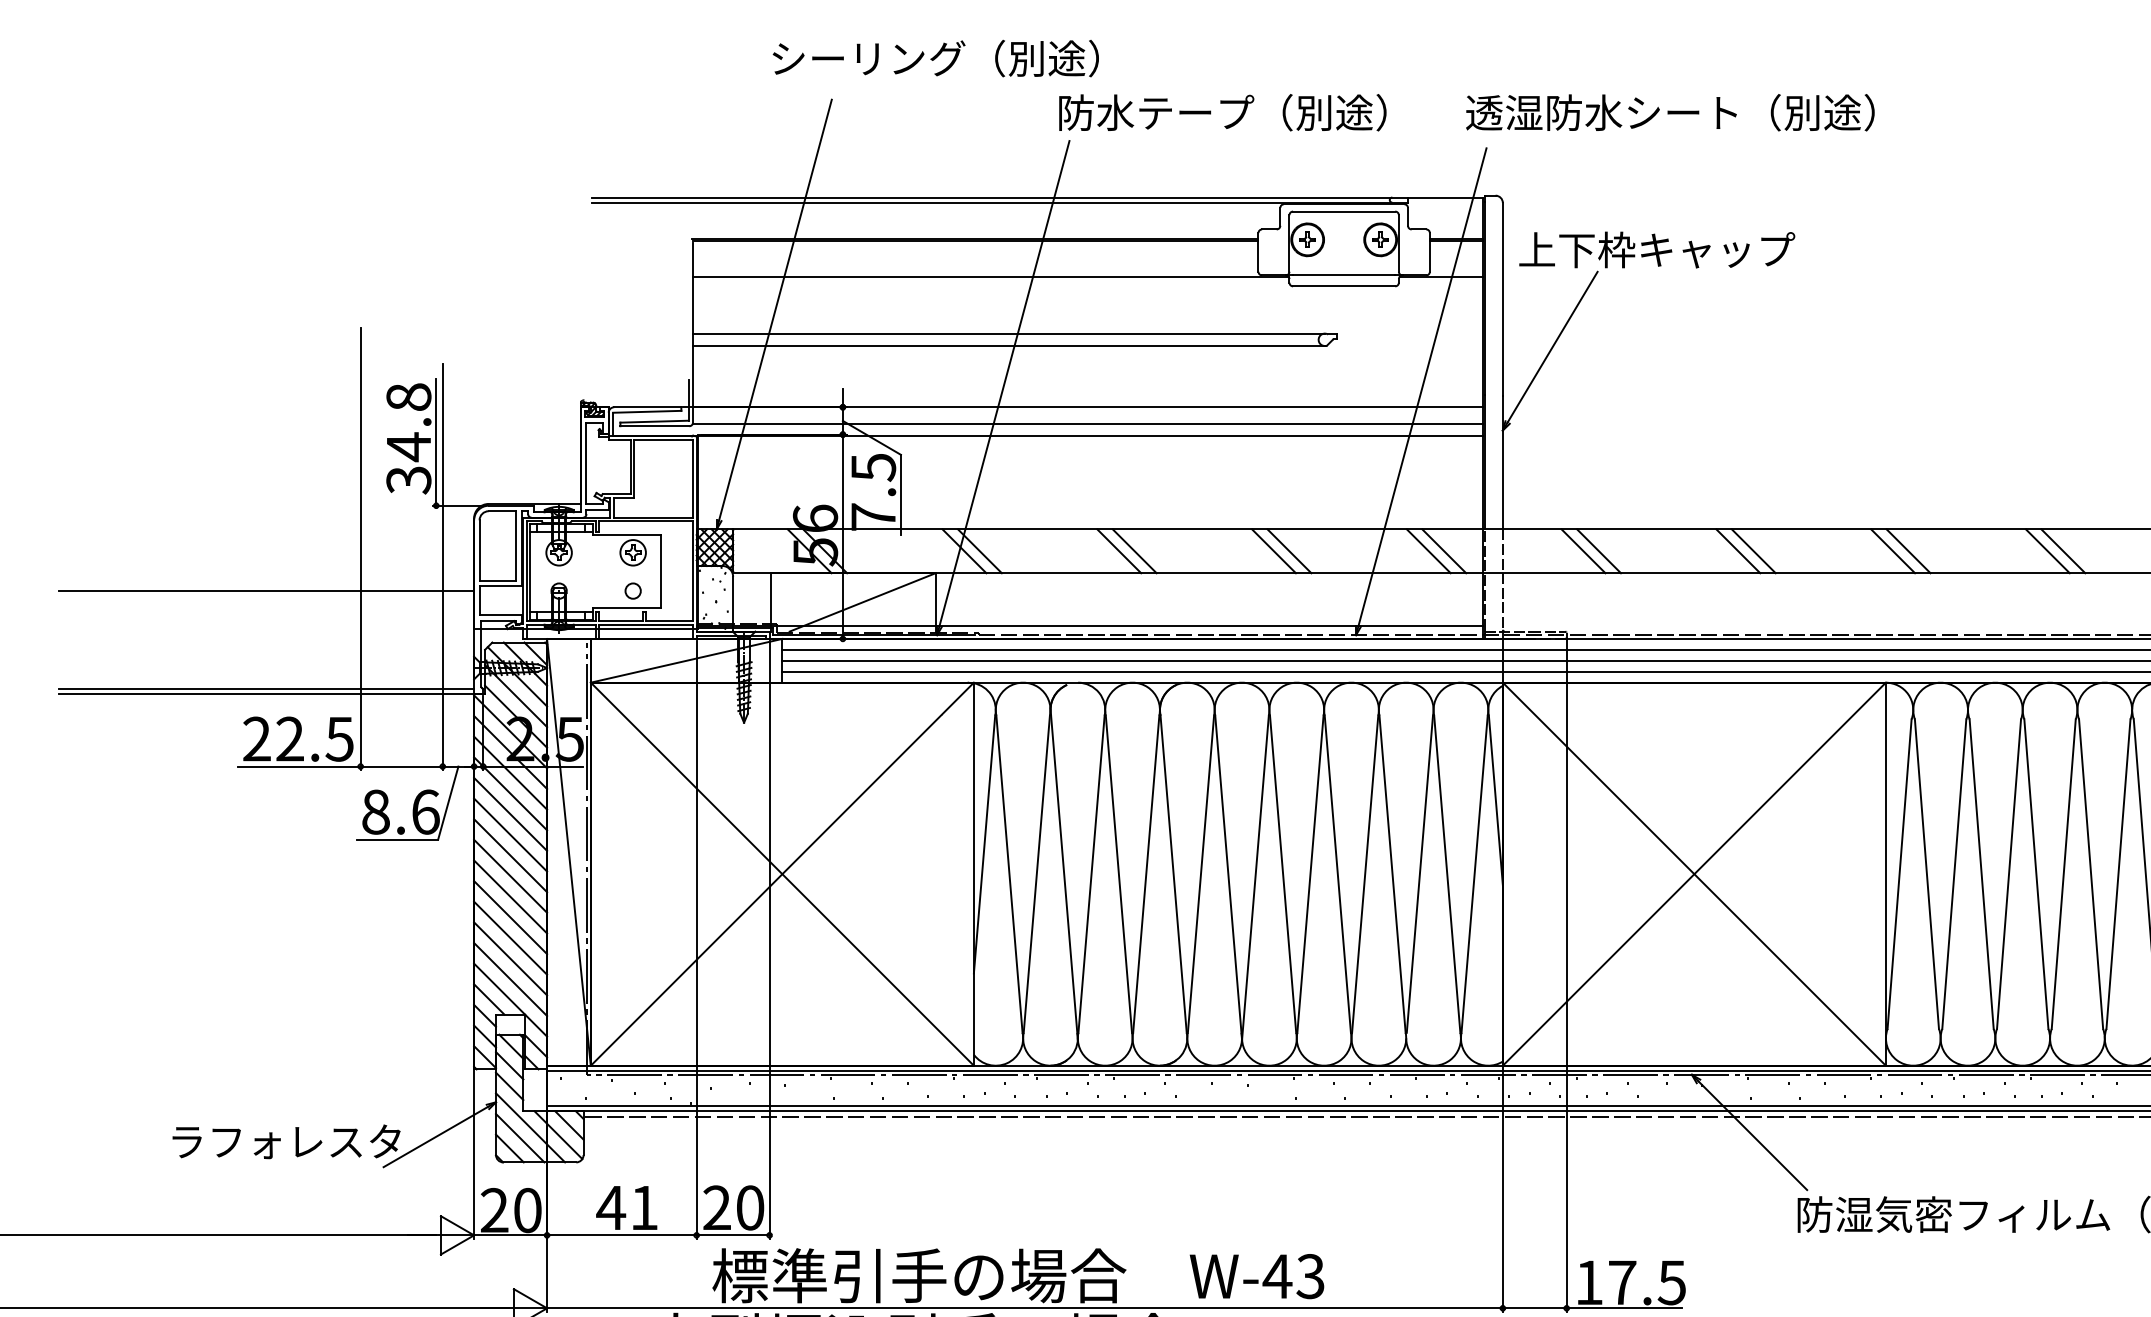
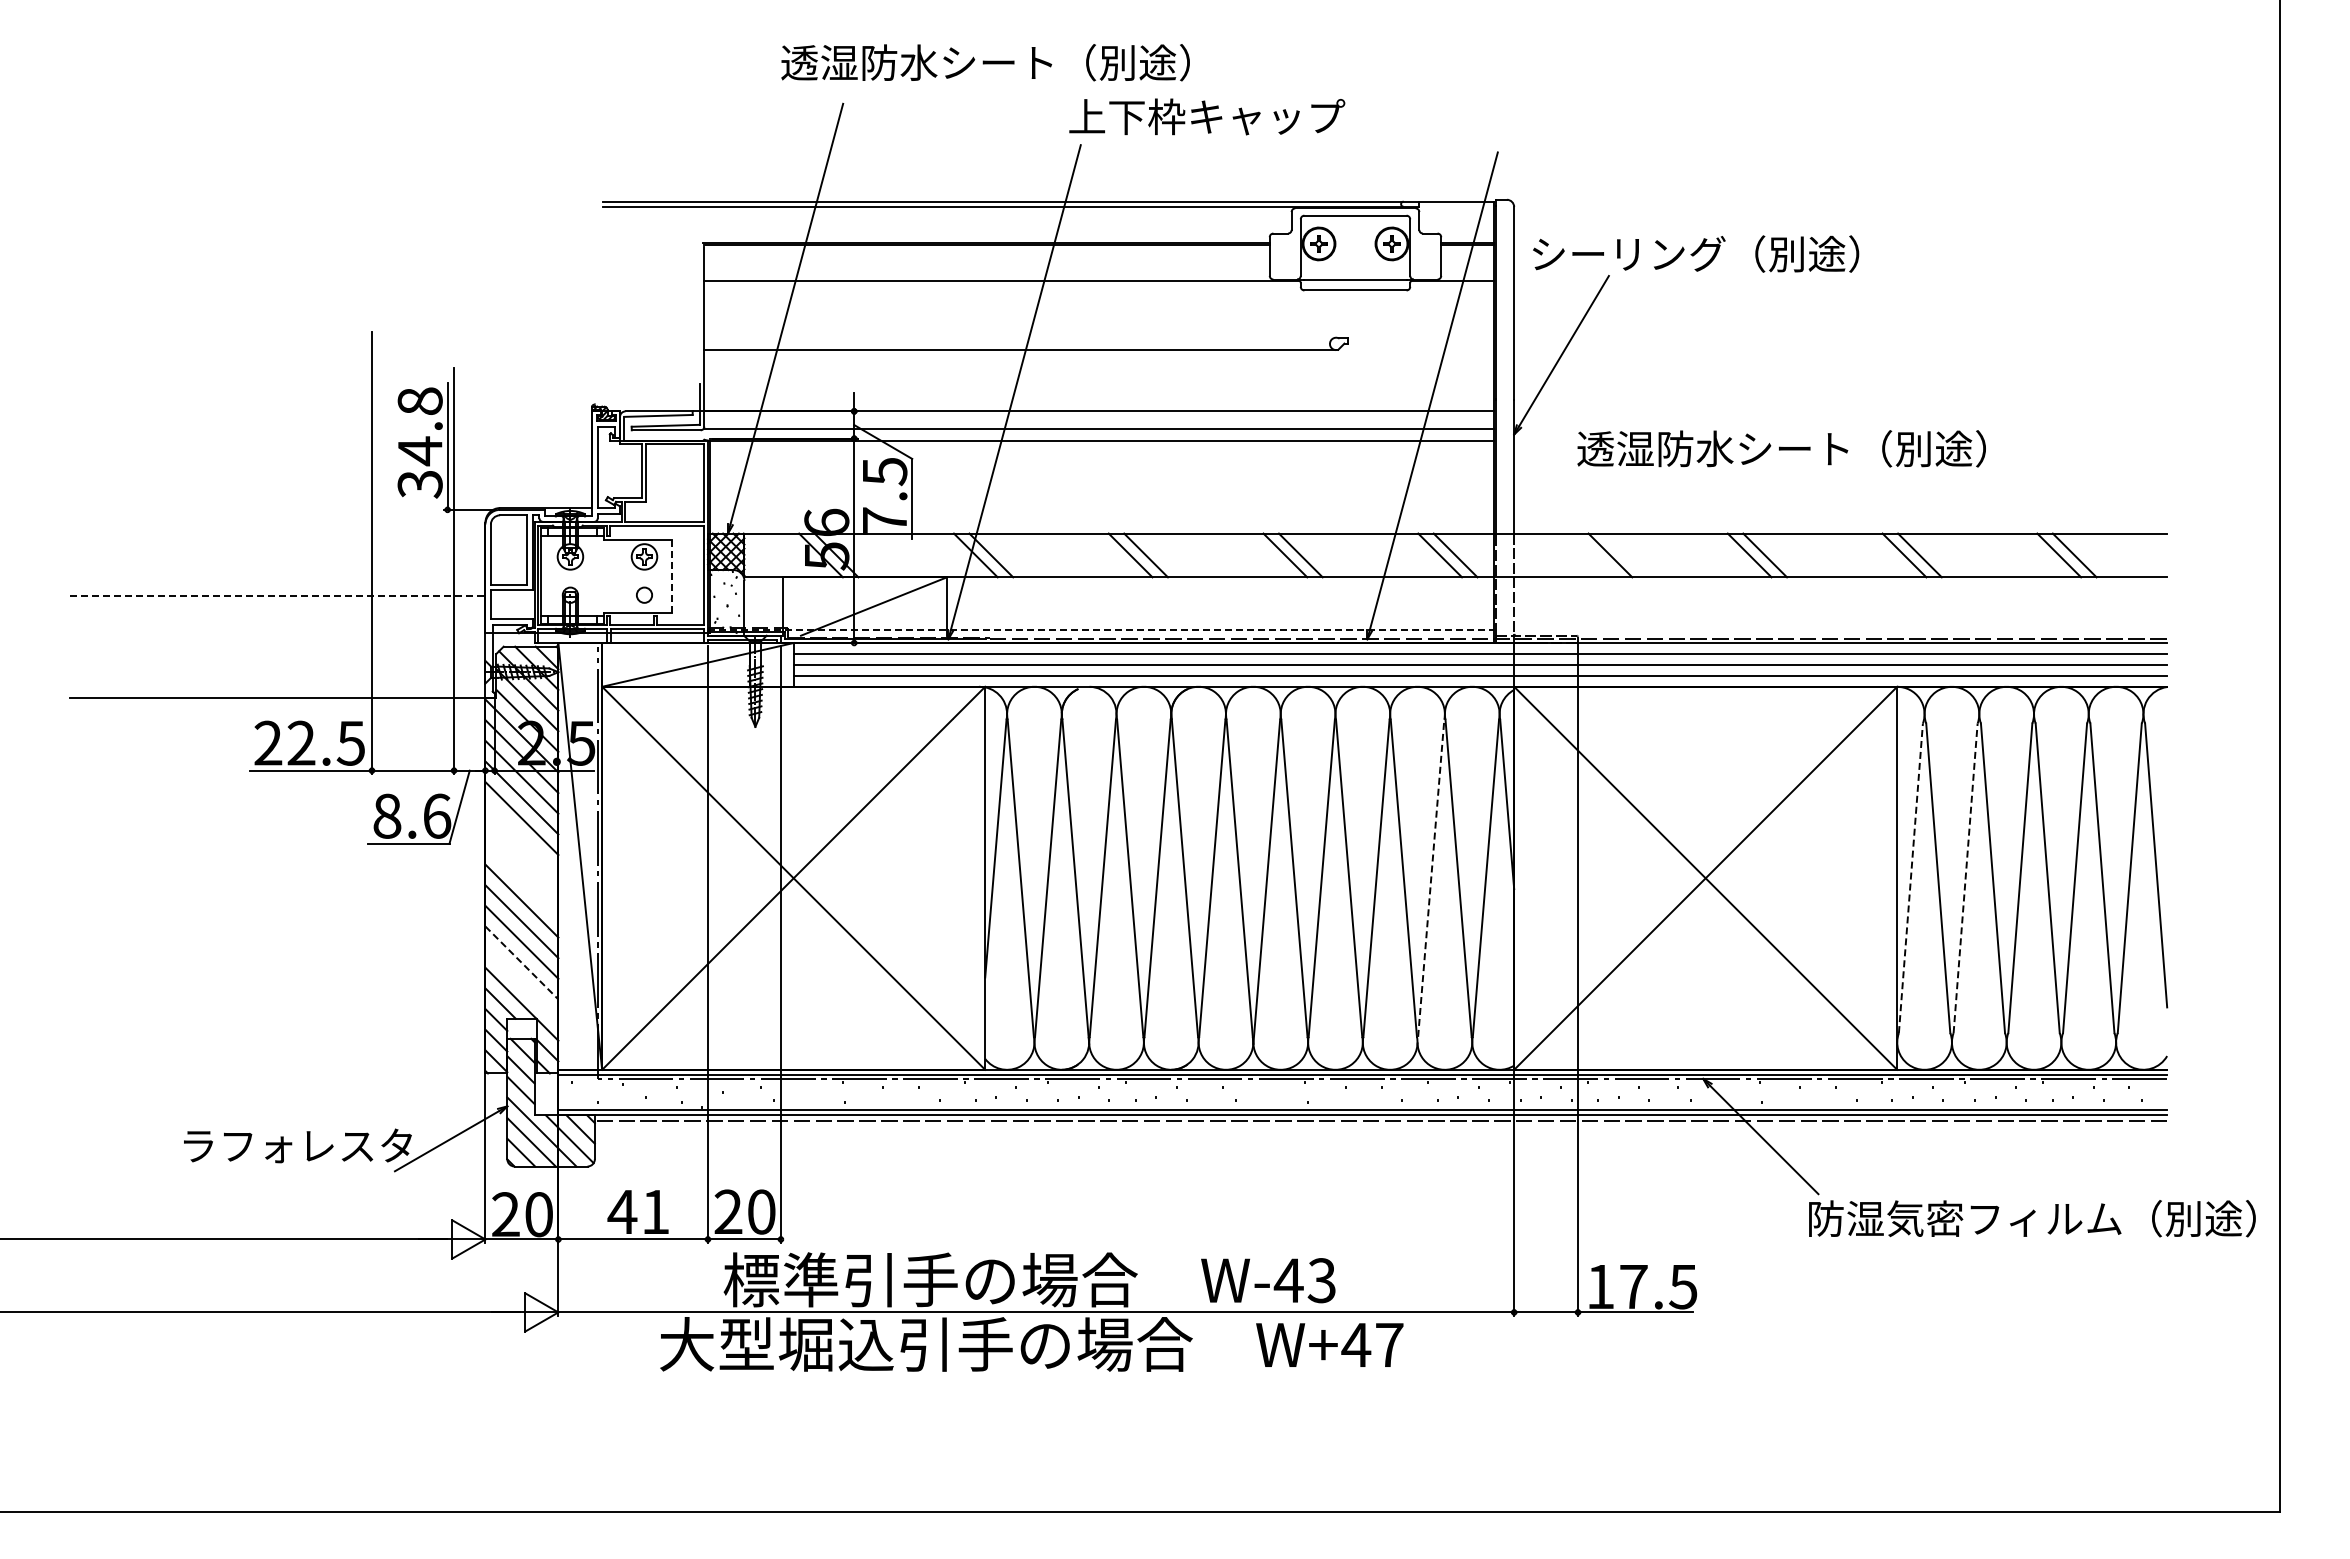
text: (974, 58) -> (985, 62), シーリング（別途） -> 透湿防水シート（別途）
text: (1222, 112) -> (1233, 116), 防水テープ（別途） -> 上下枠キャップ
text: (1670, 112) -> (1781, 448), moved
text: (1683, 249) -> (1694, 253), 上下枠キャップ -> シーリング（別途）
line: (1009, 333) -> (1020, 337), removed
line: (1583, 551) -> (1594, 555), removed
line: (660, 572) -> (671, 576), solid -> dashed
line: (267, 591) -> (278, 595), solid -> dashed
line: (1090, 626) -> (1101, 630), solid -> dashed
line: (266, 688) -> (277, 692), removed
line: (510, 834) -> (521, 838), removed
line: (510, 855) -> (521, 859), removed
line: (1420, 873) -> (1431, 877), solid -> dashed
line: (1899, 873) -> (1910, 877), solid -> dashed
line: (1954, 873) -> (1965, 877), solid -> dashed
line: (510, 875) -> (521, 879), removed
line: (510, 958) -> (521, 962), solid -> dashed
line: (510, 979) -> (521, 983), removed

